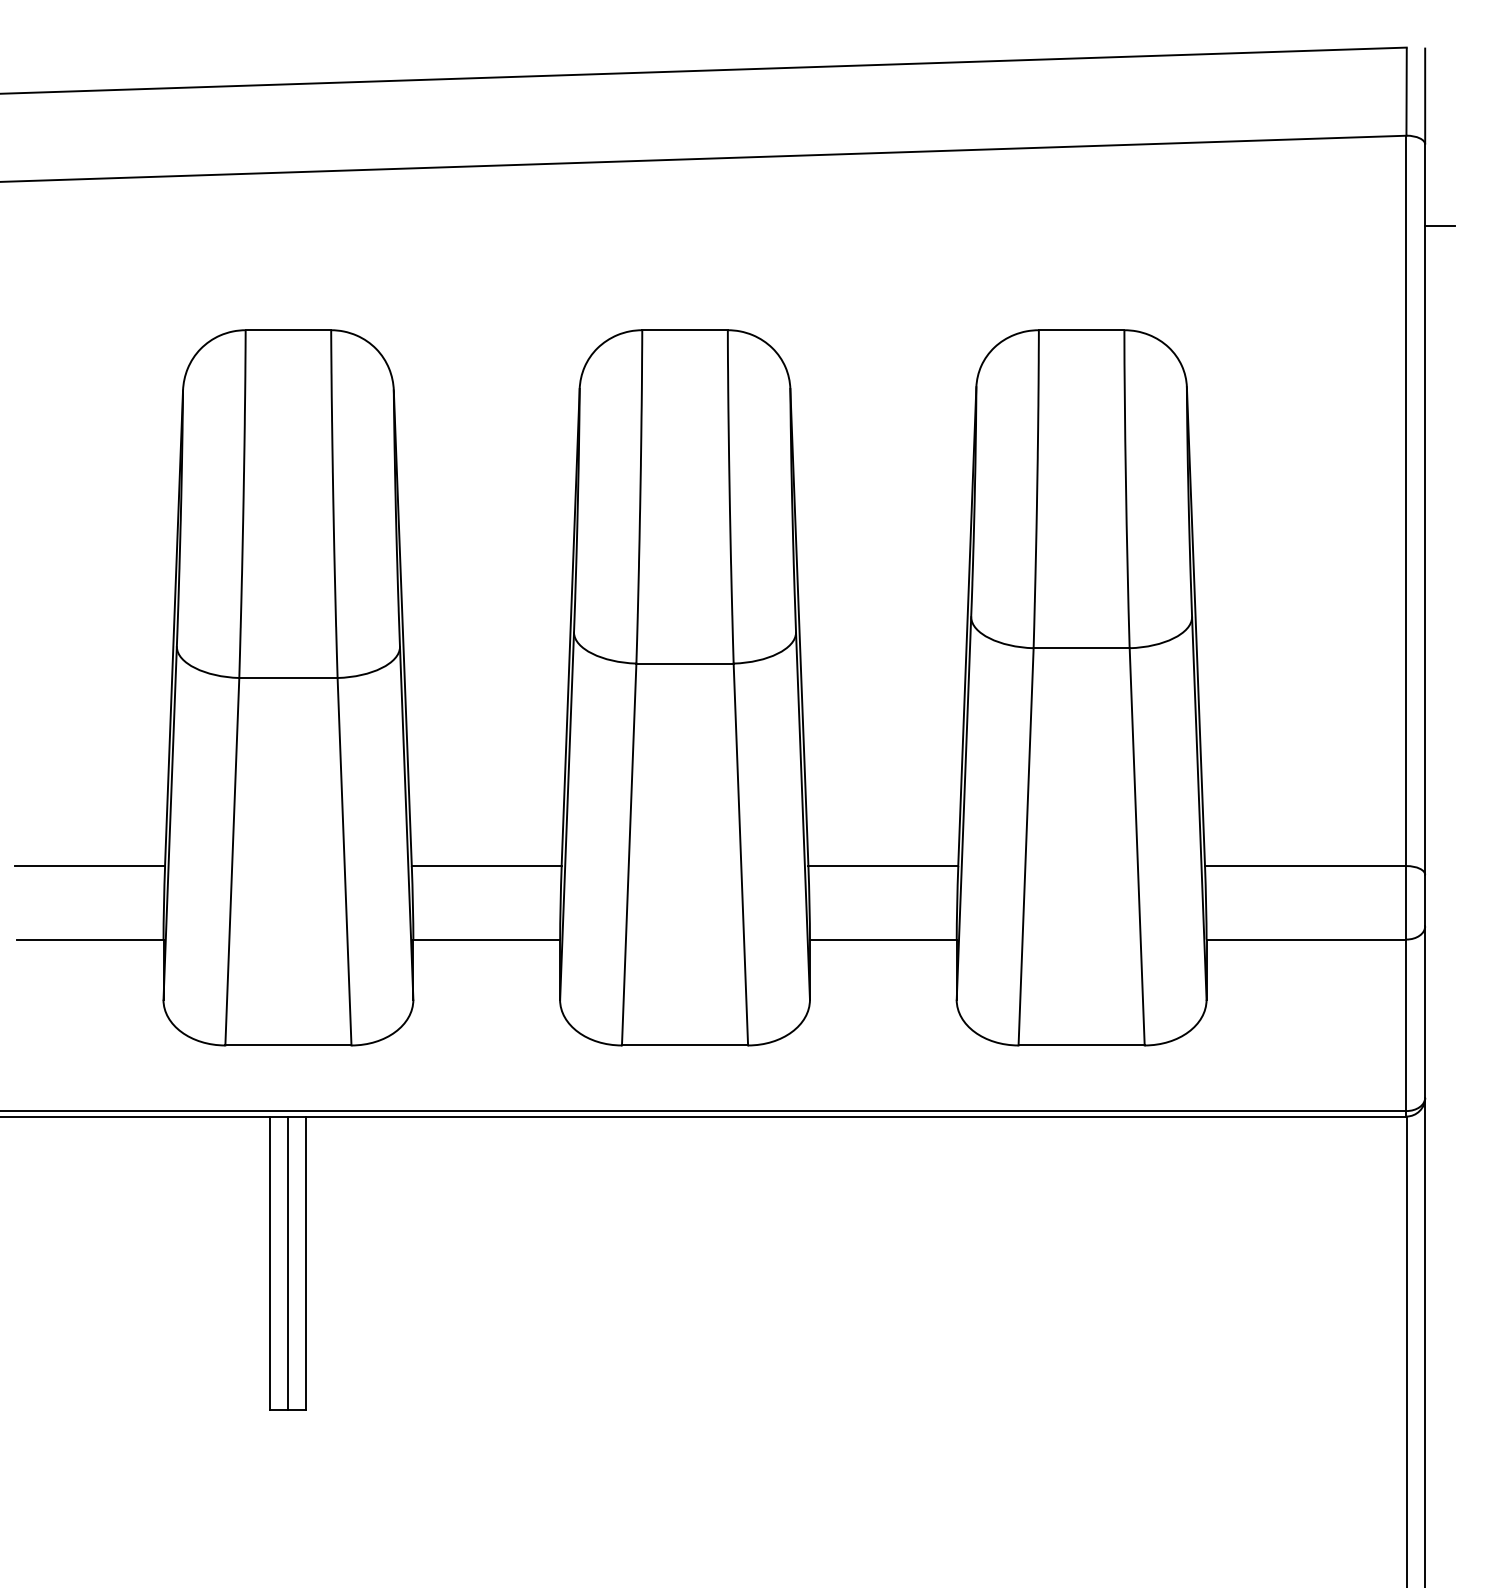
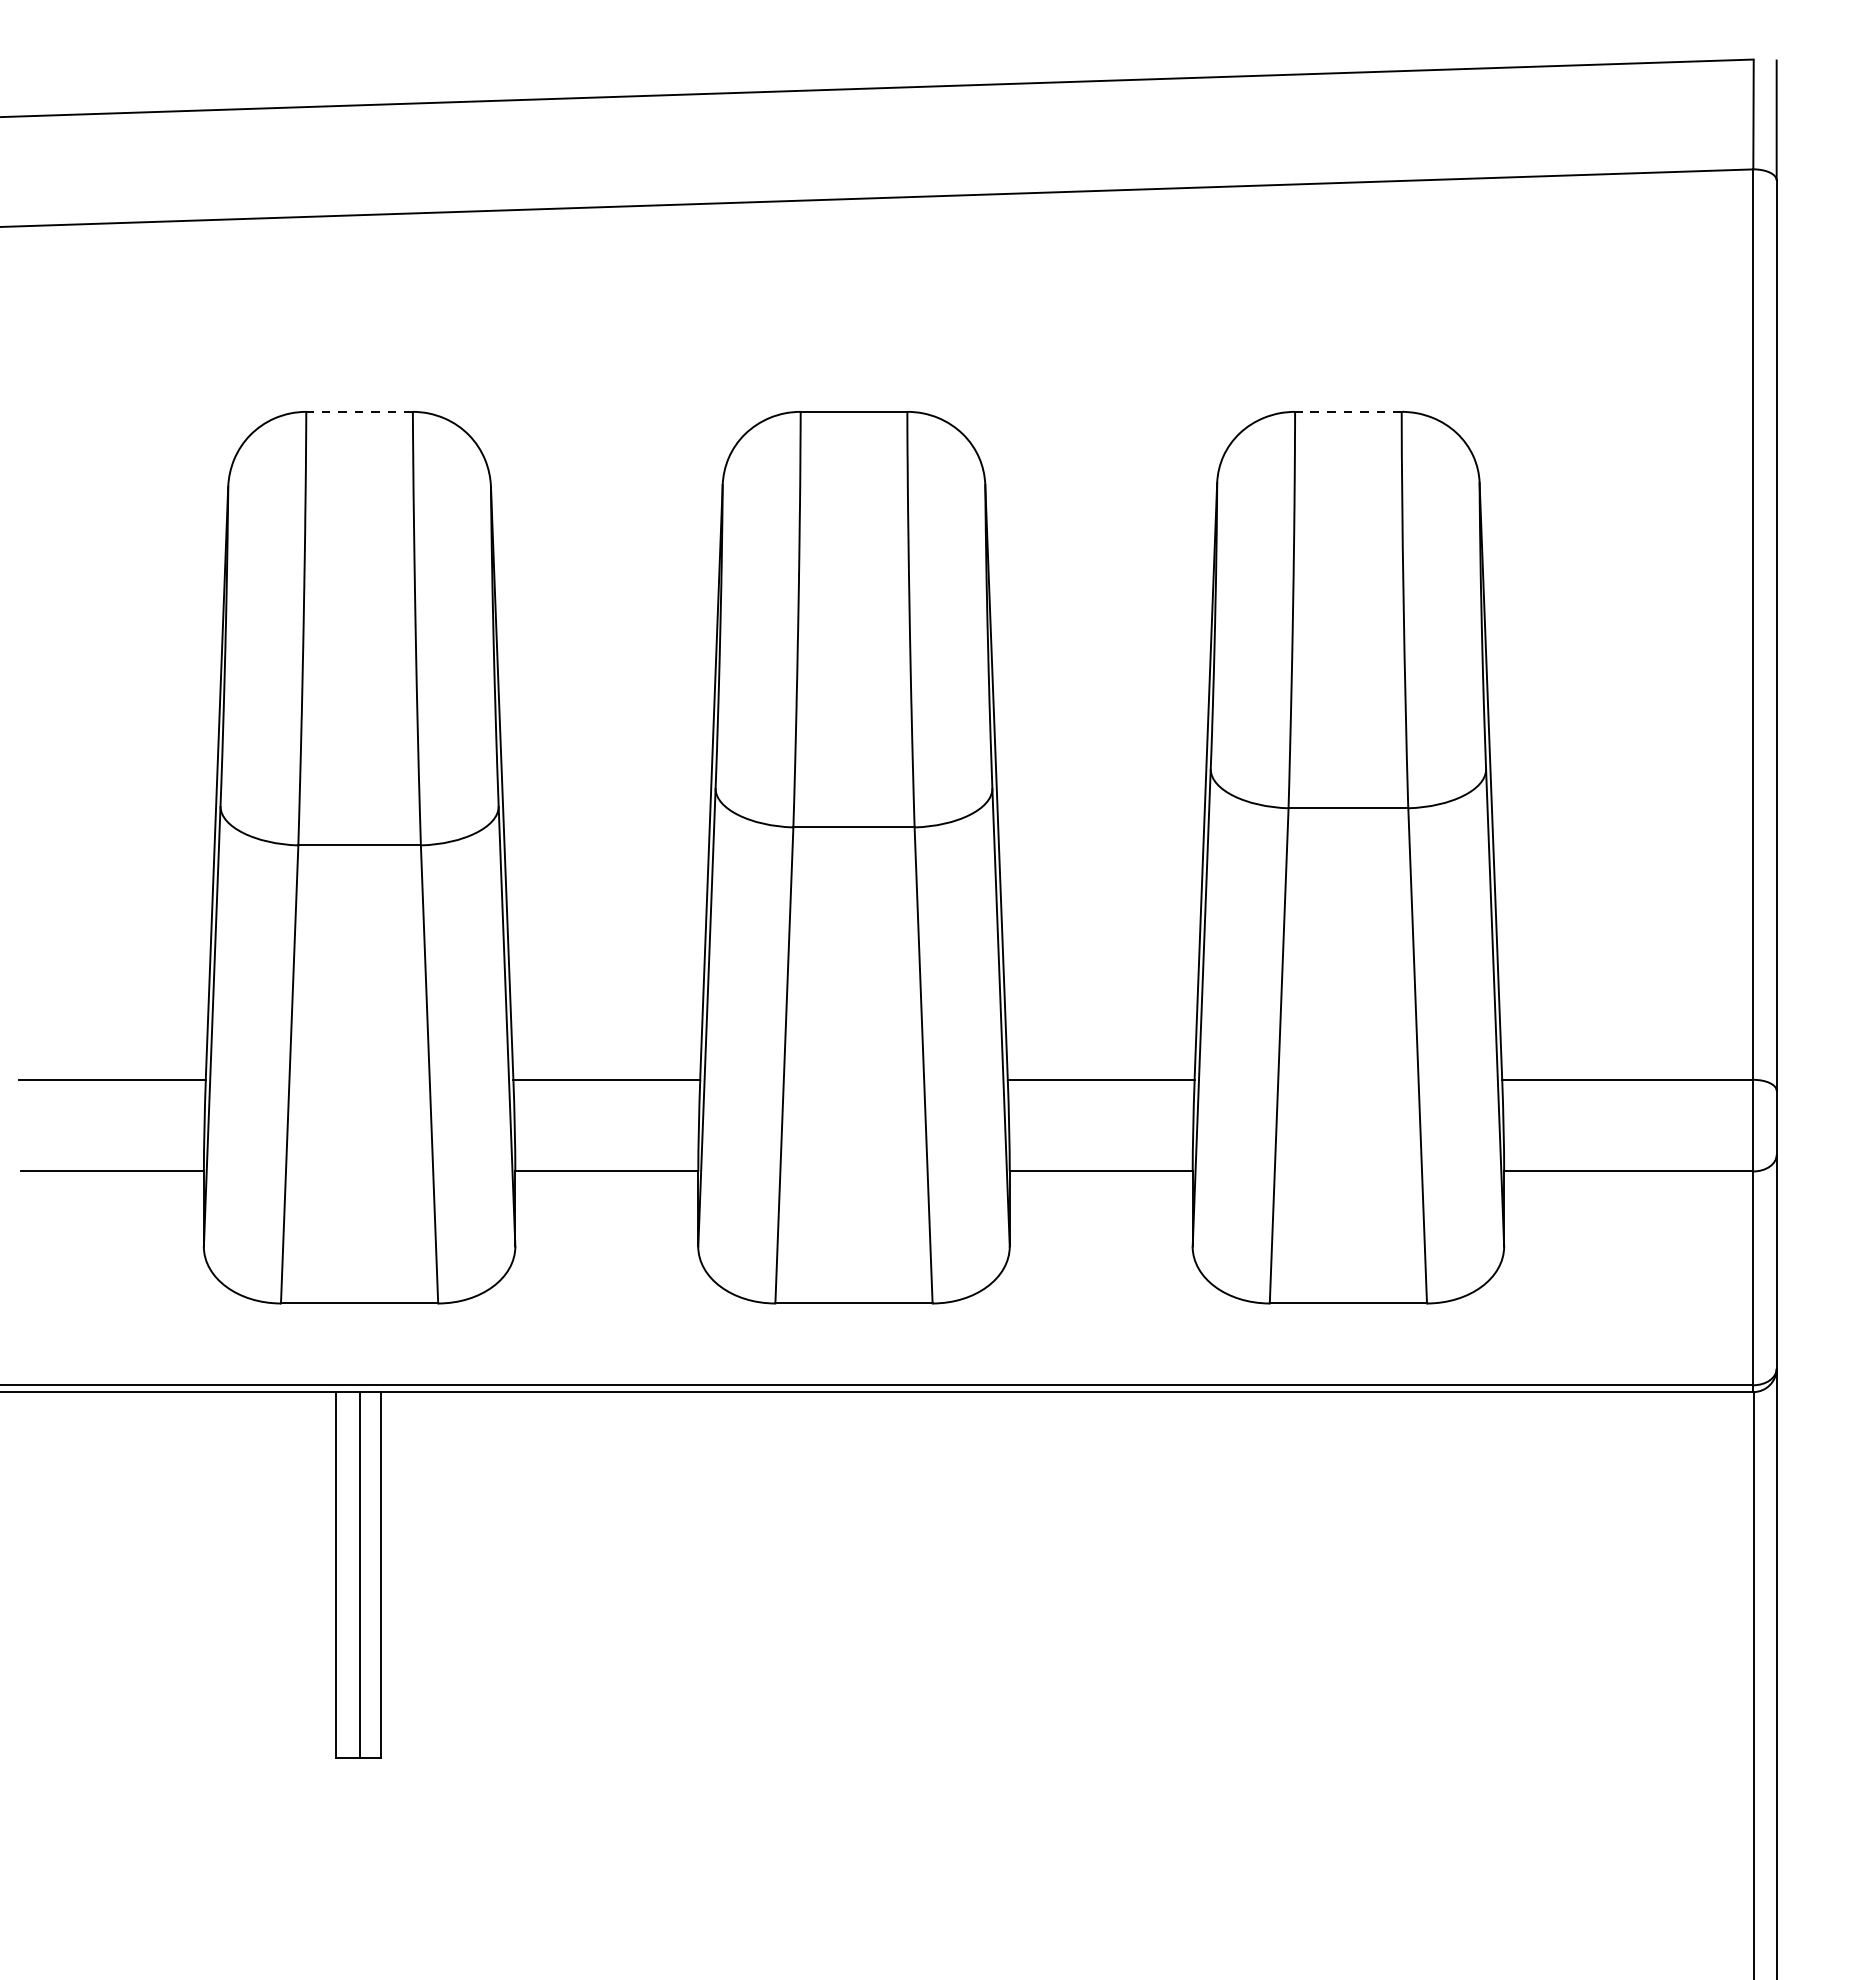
line: (1440, 225) -> (1795, 281), removed
line: (288, 330) -> (359, 412), solid -> dashed
line: (1081, 330) -> (1348, 412), solid -> dashed

